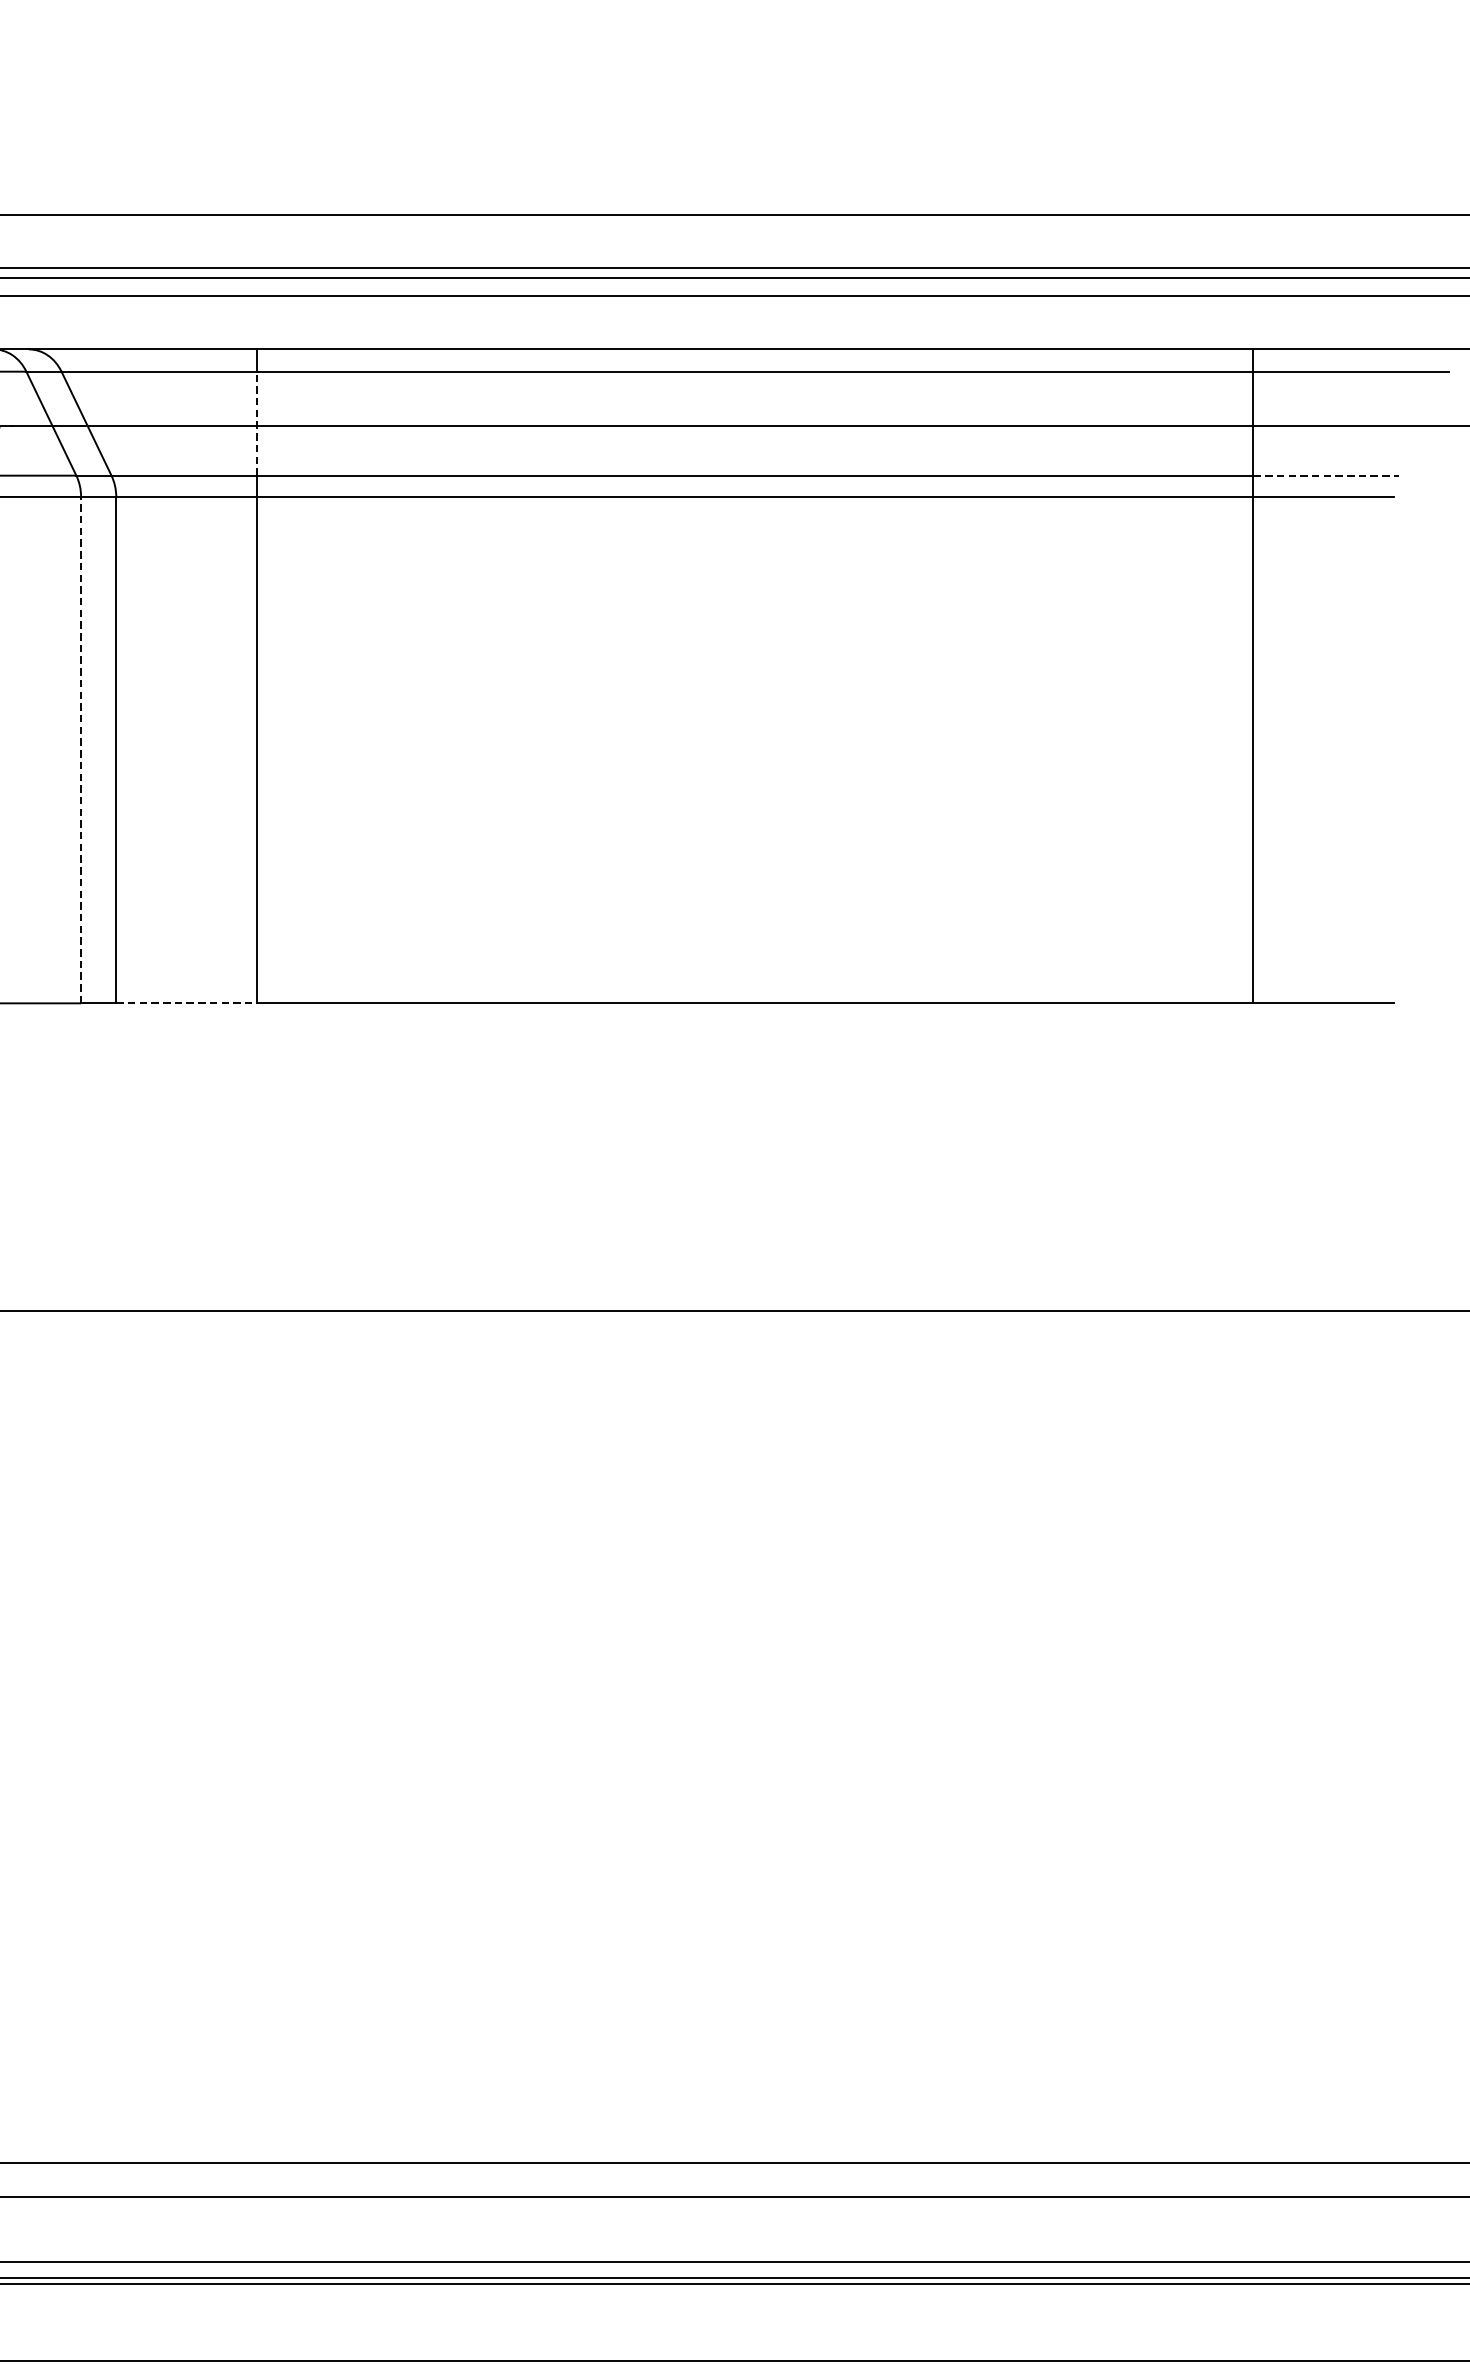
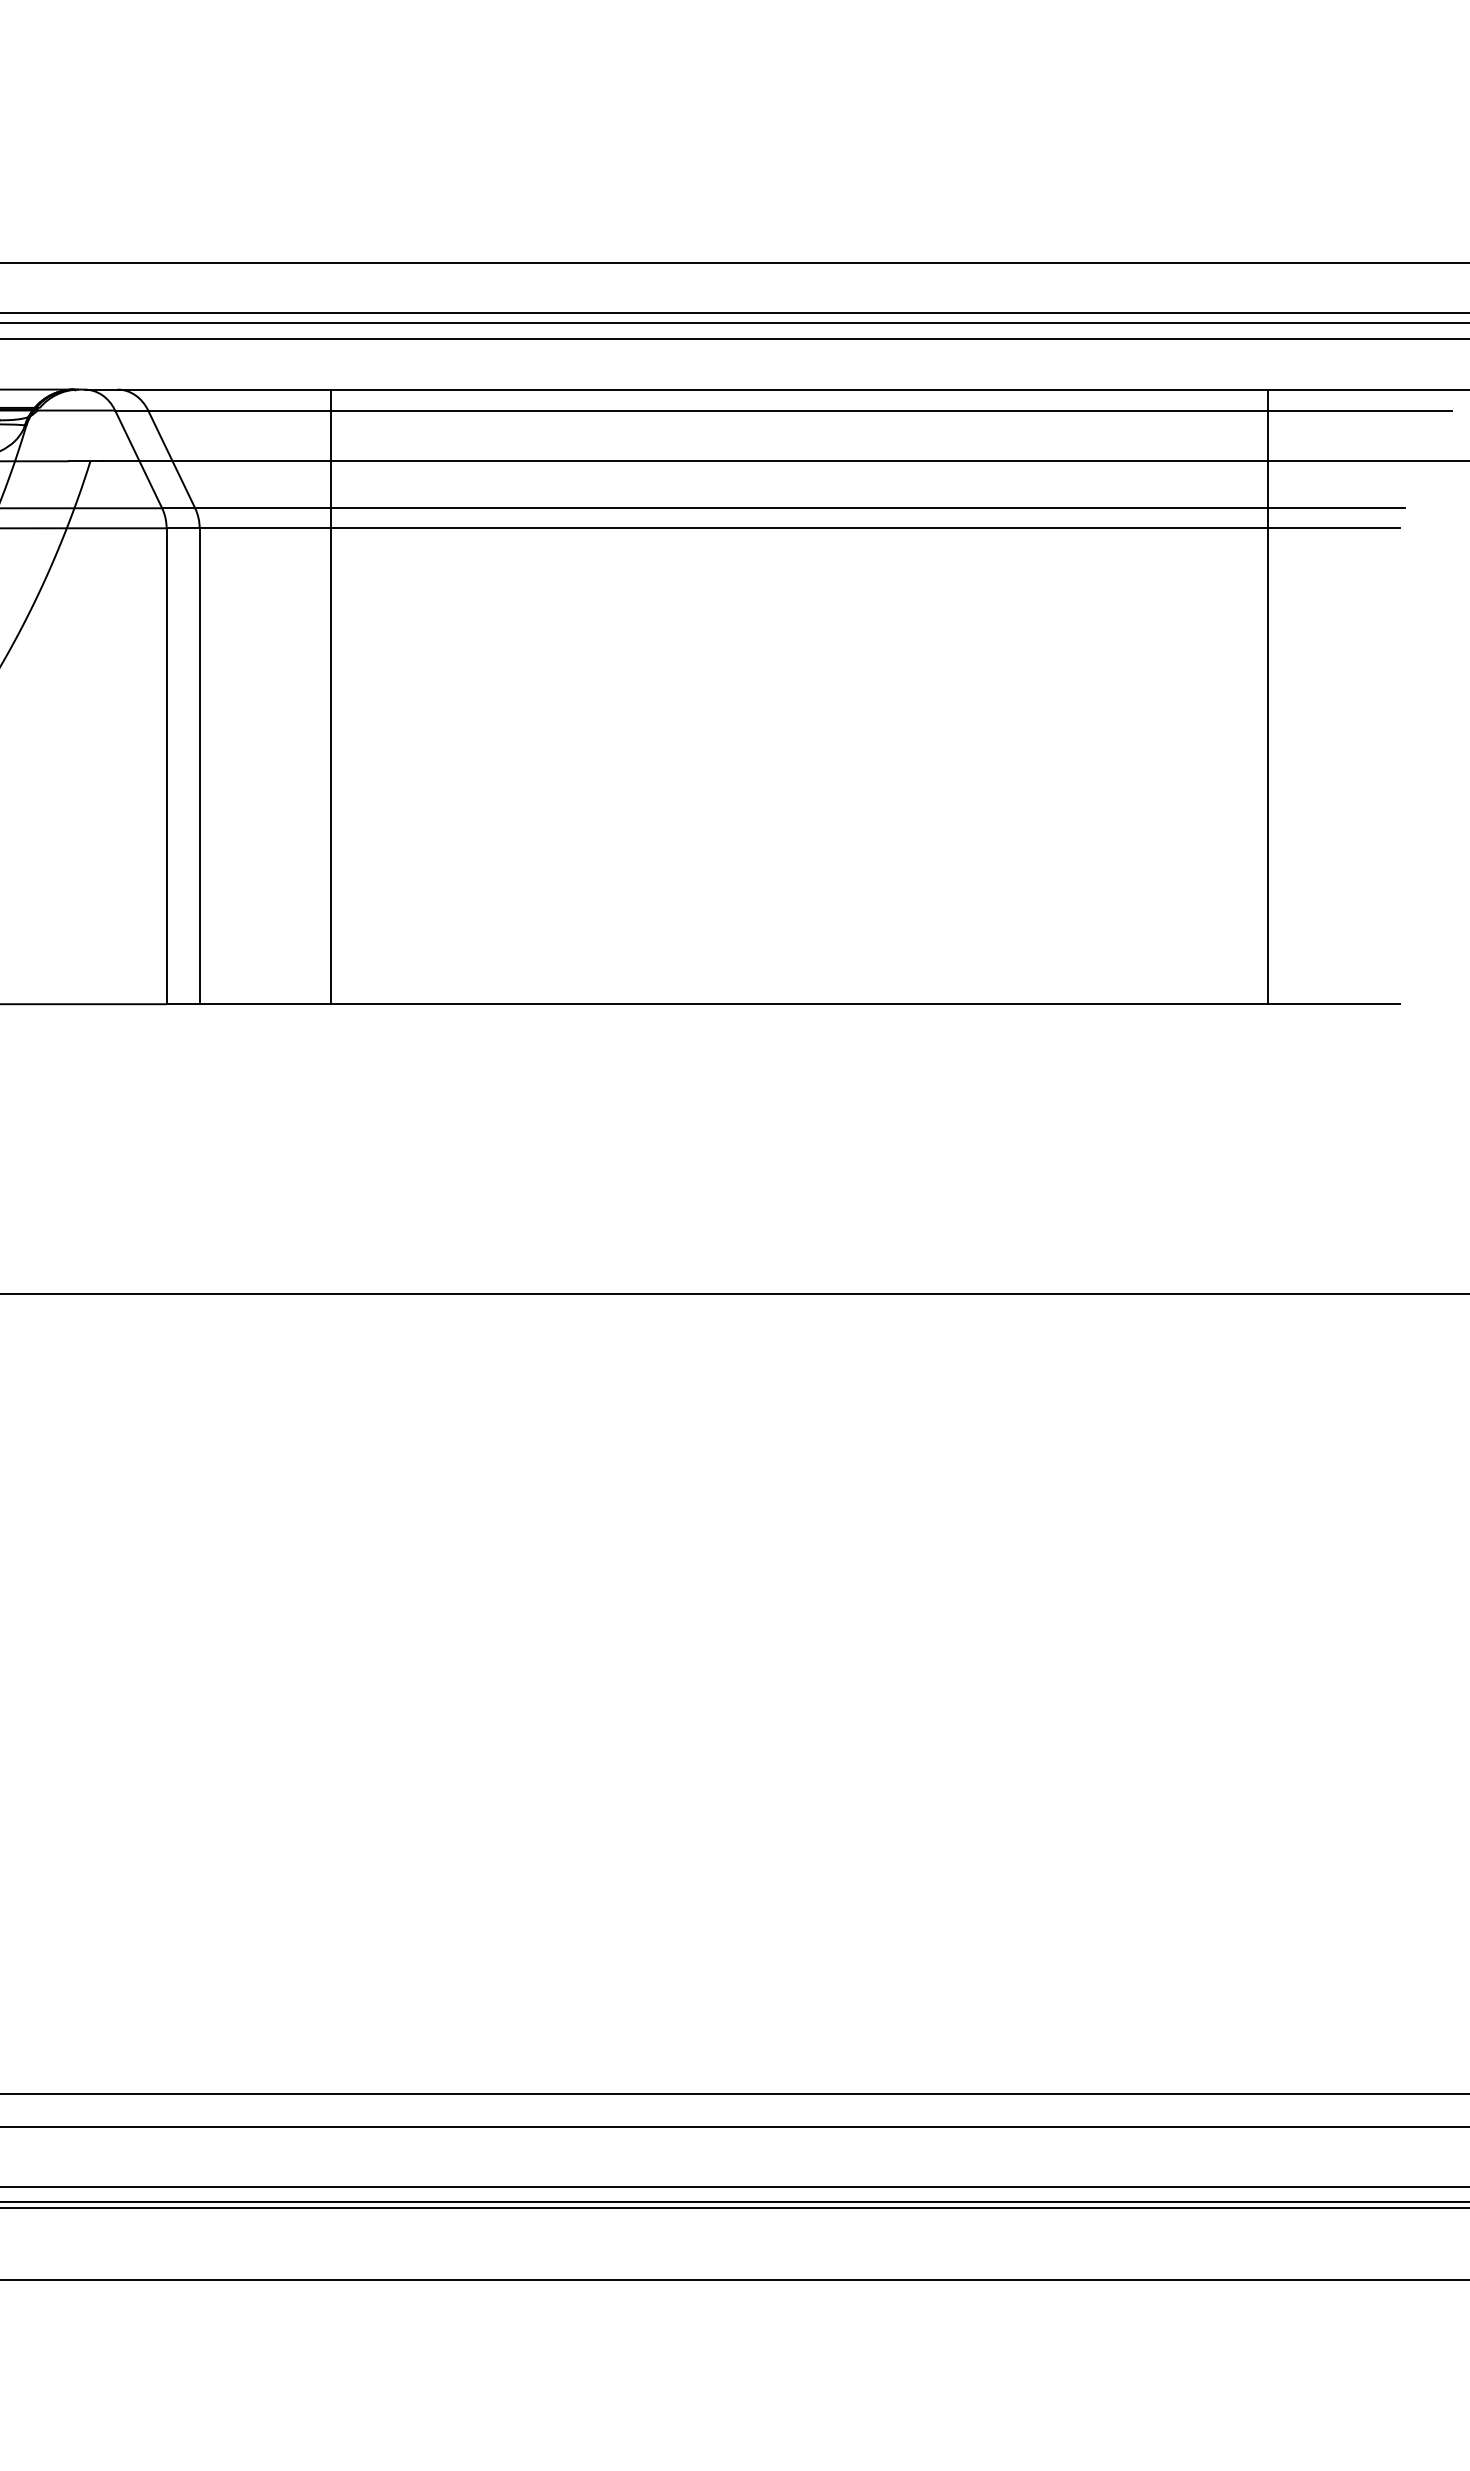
line: (256, 423) -> (331, 459), dashed -> solid
line: (1326, 475) -> (1337, 508), dashed -> solid
line: (80, 750) -> (166, 766), dashed -> solid
line: (186, 1003) -> (265, 1004), dashed -> solid

